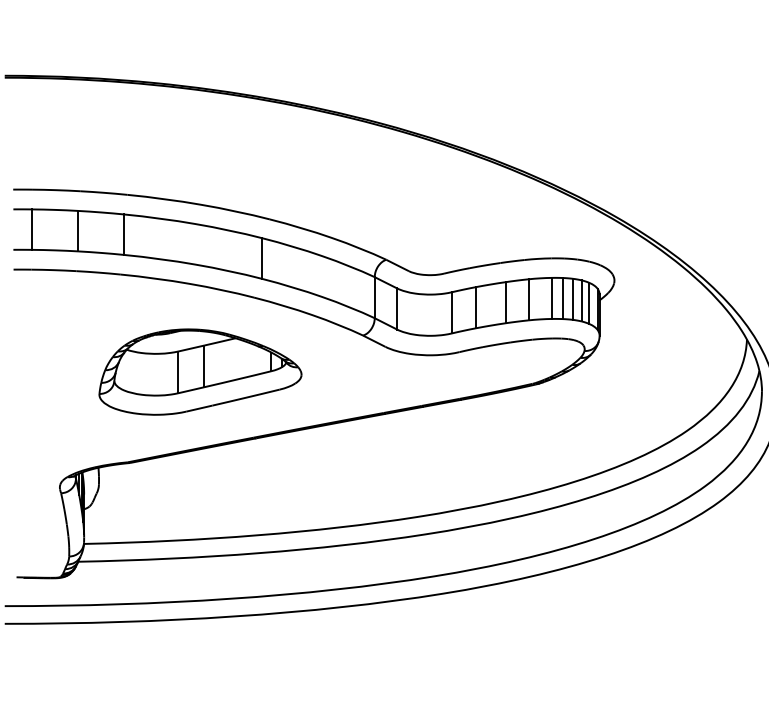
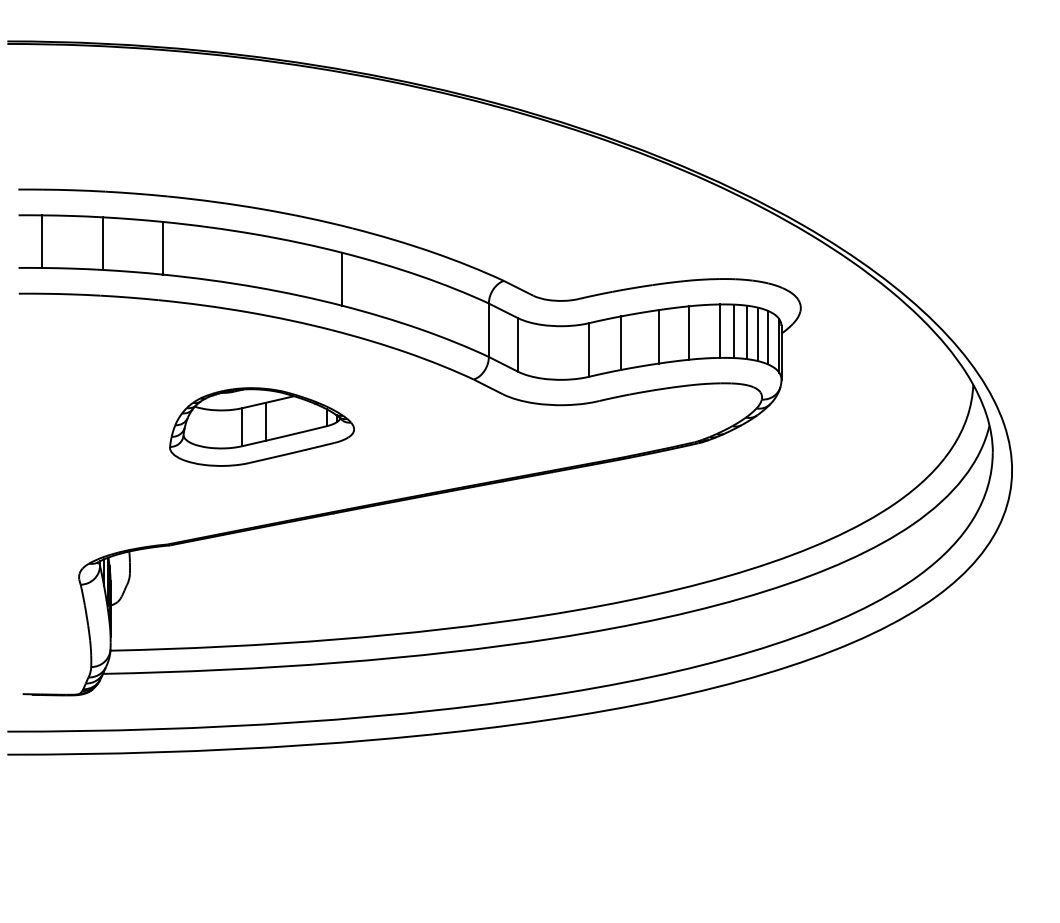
part: (200, 371) -> (261, 426), size x0.7

